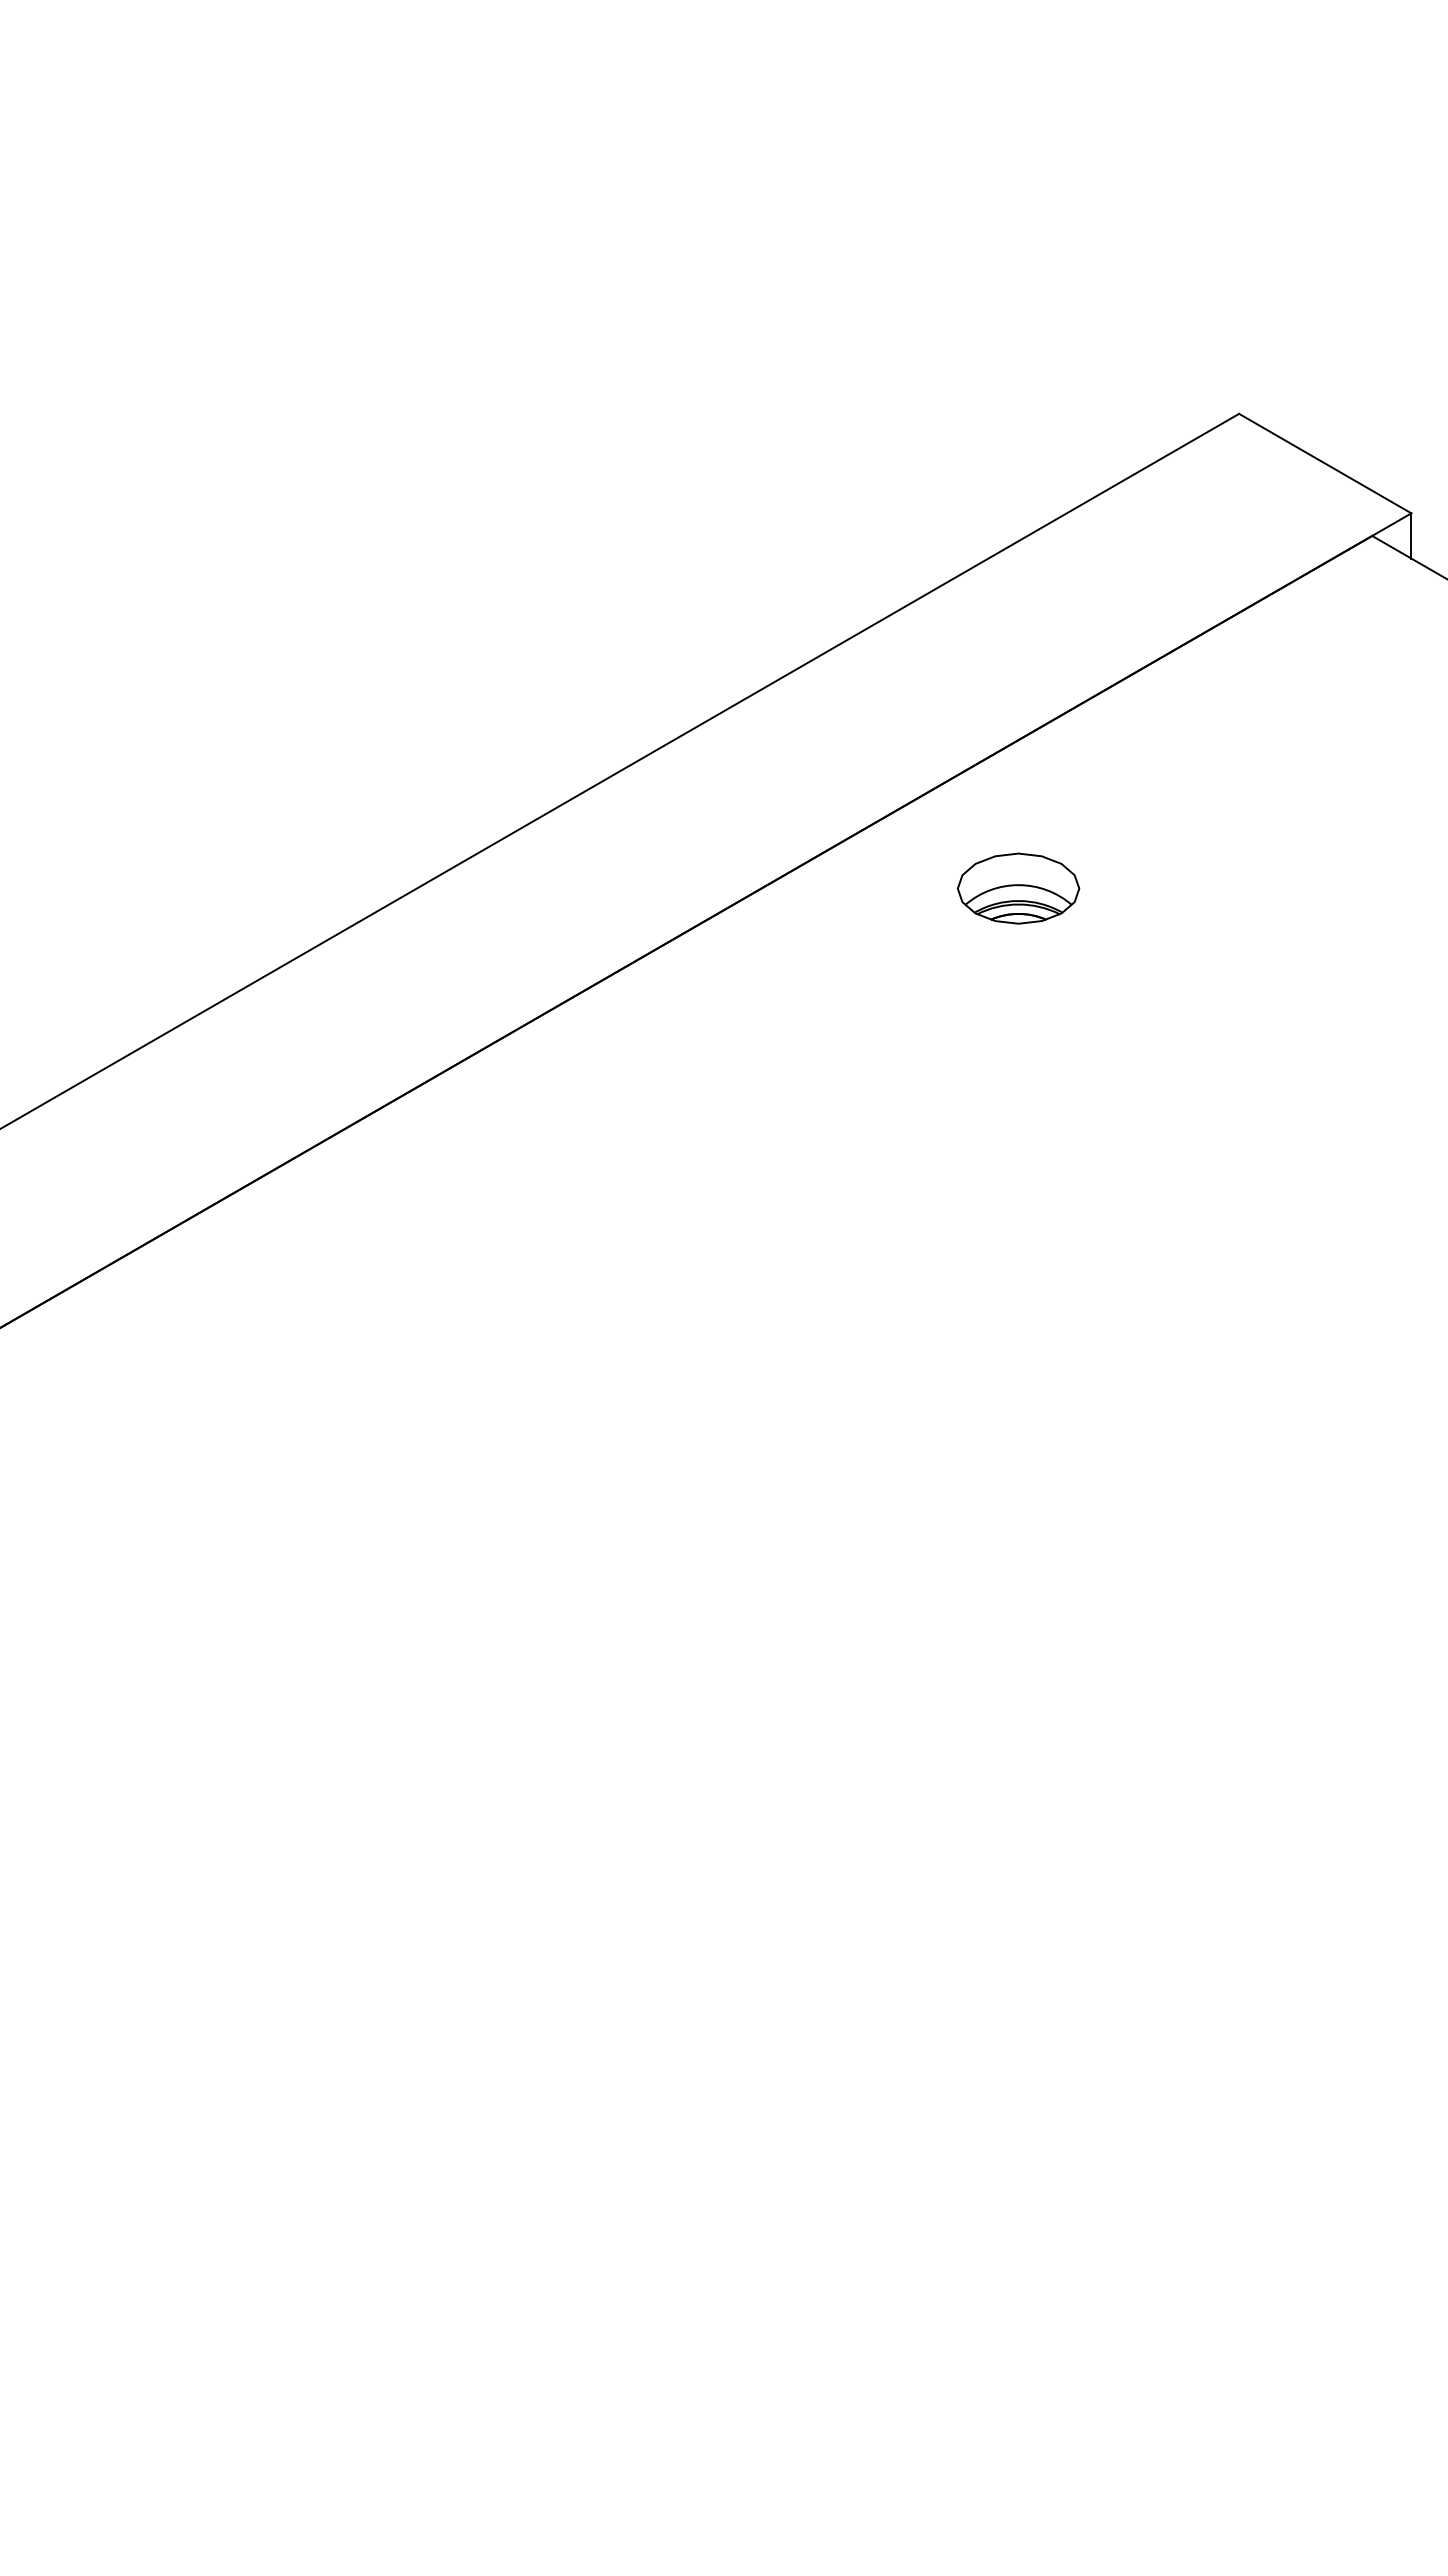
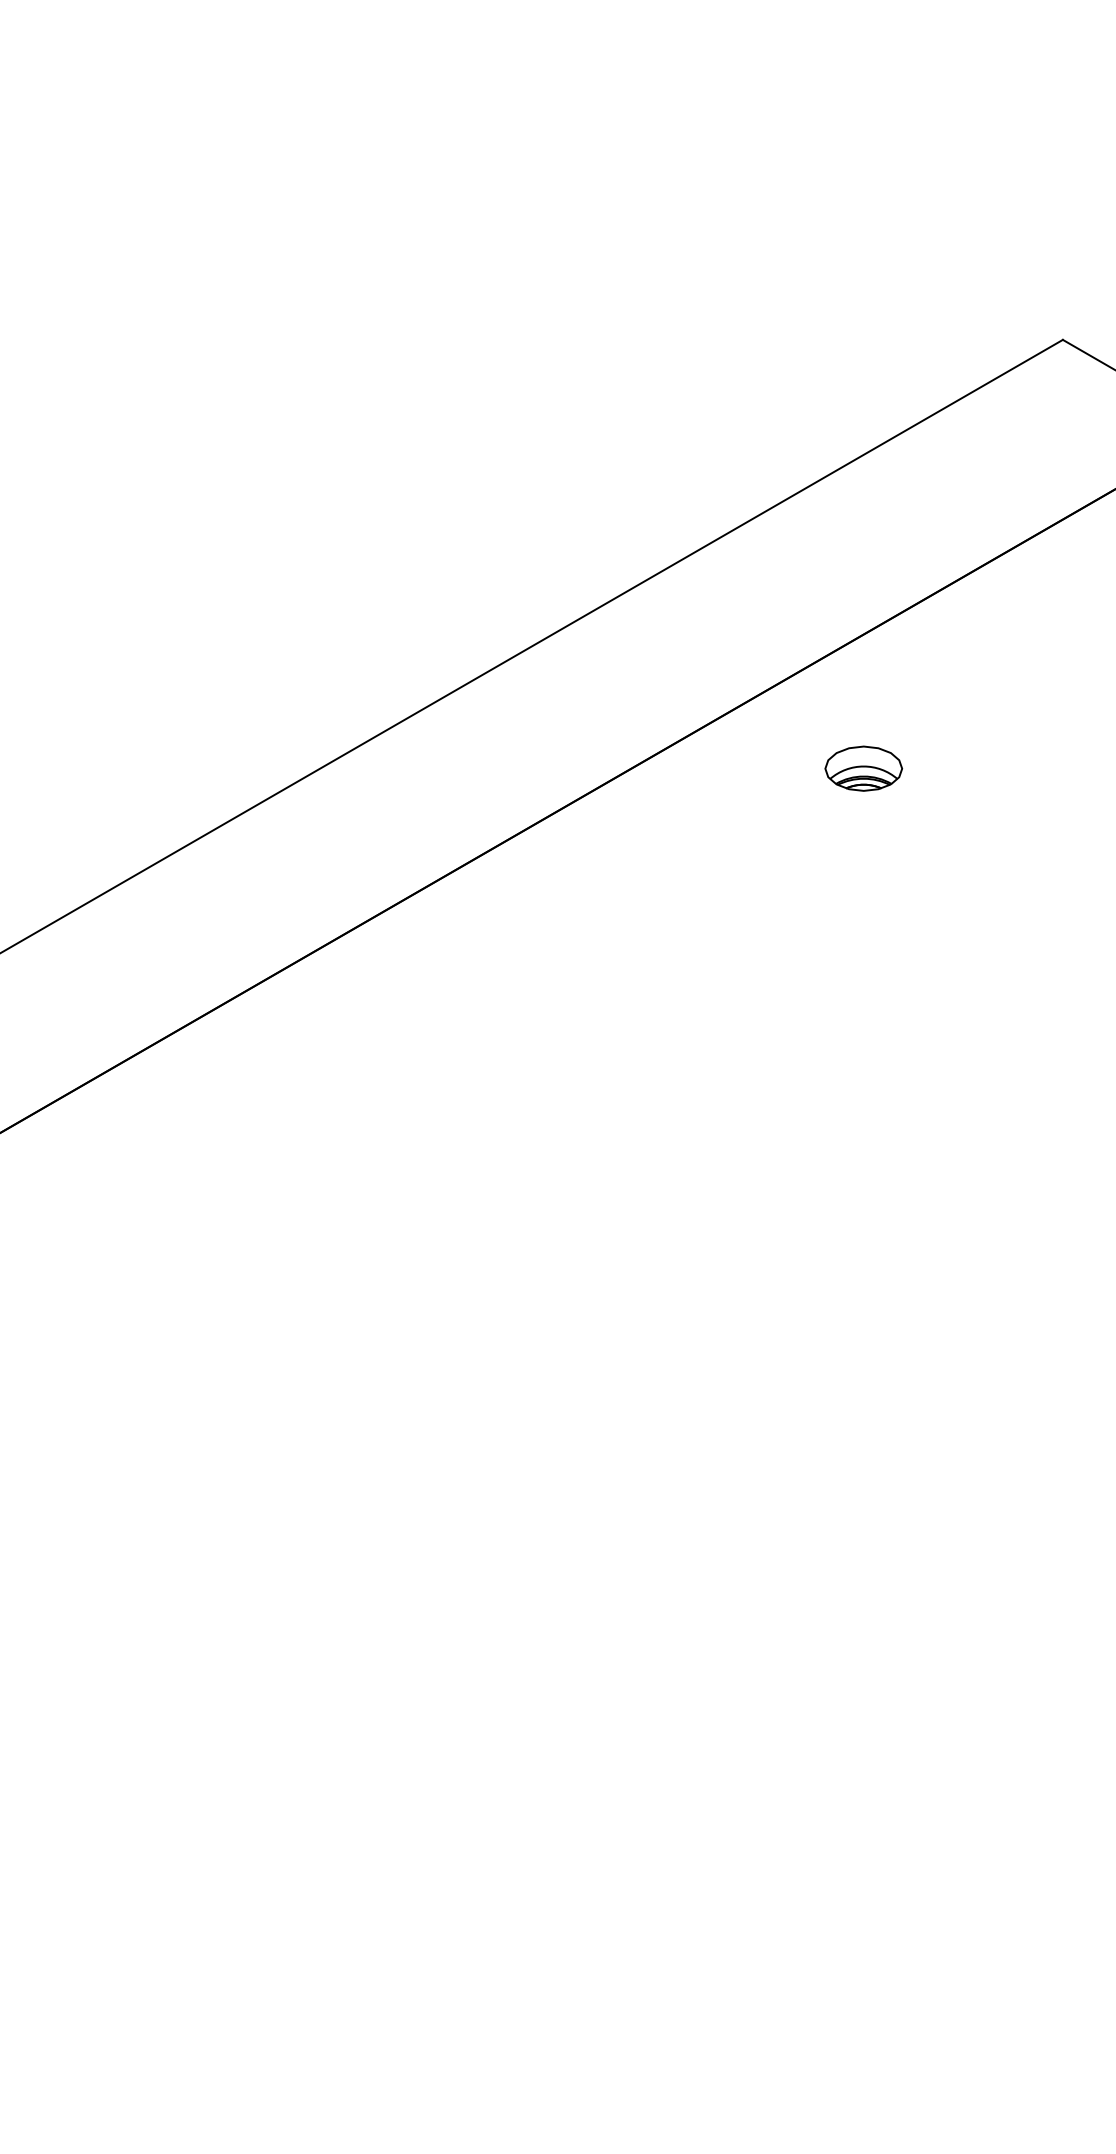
part: (1018, 888) -> (863, 768), size x0.7

